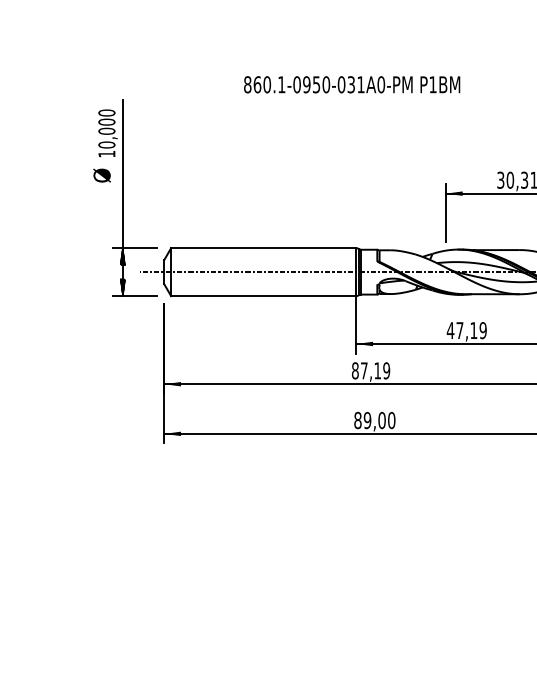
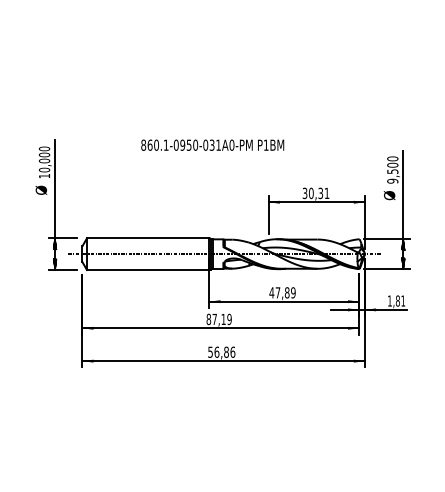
text: (351, 83) -> (212, 144), moved
text: (472, 330) -> (286, 292), 47,19 -> 47,89
text: (374, 419) -> (221, 351), 89,00 -> 56,86

